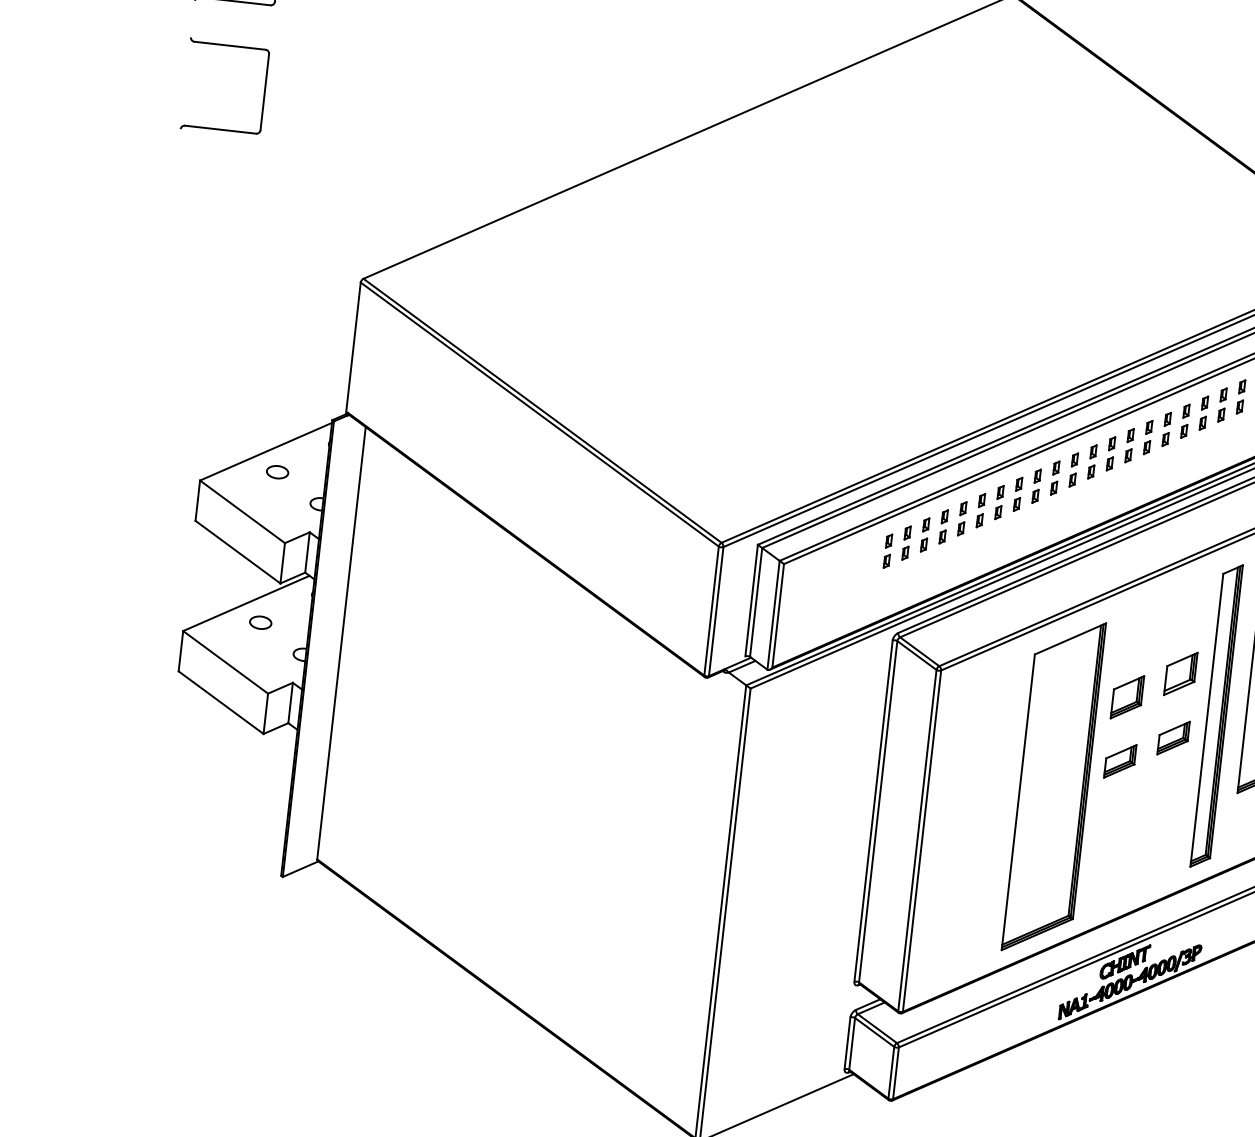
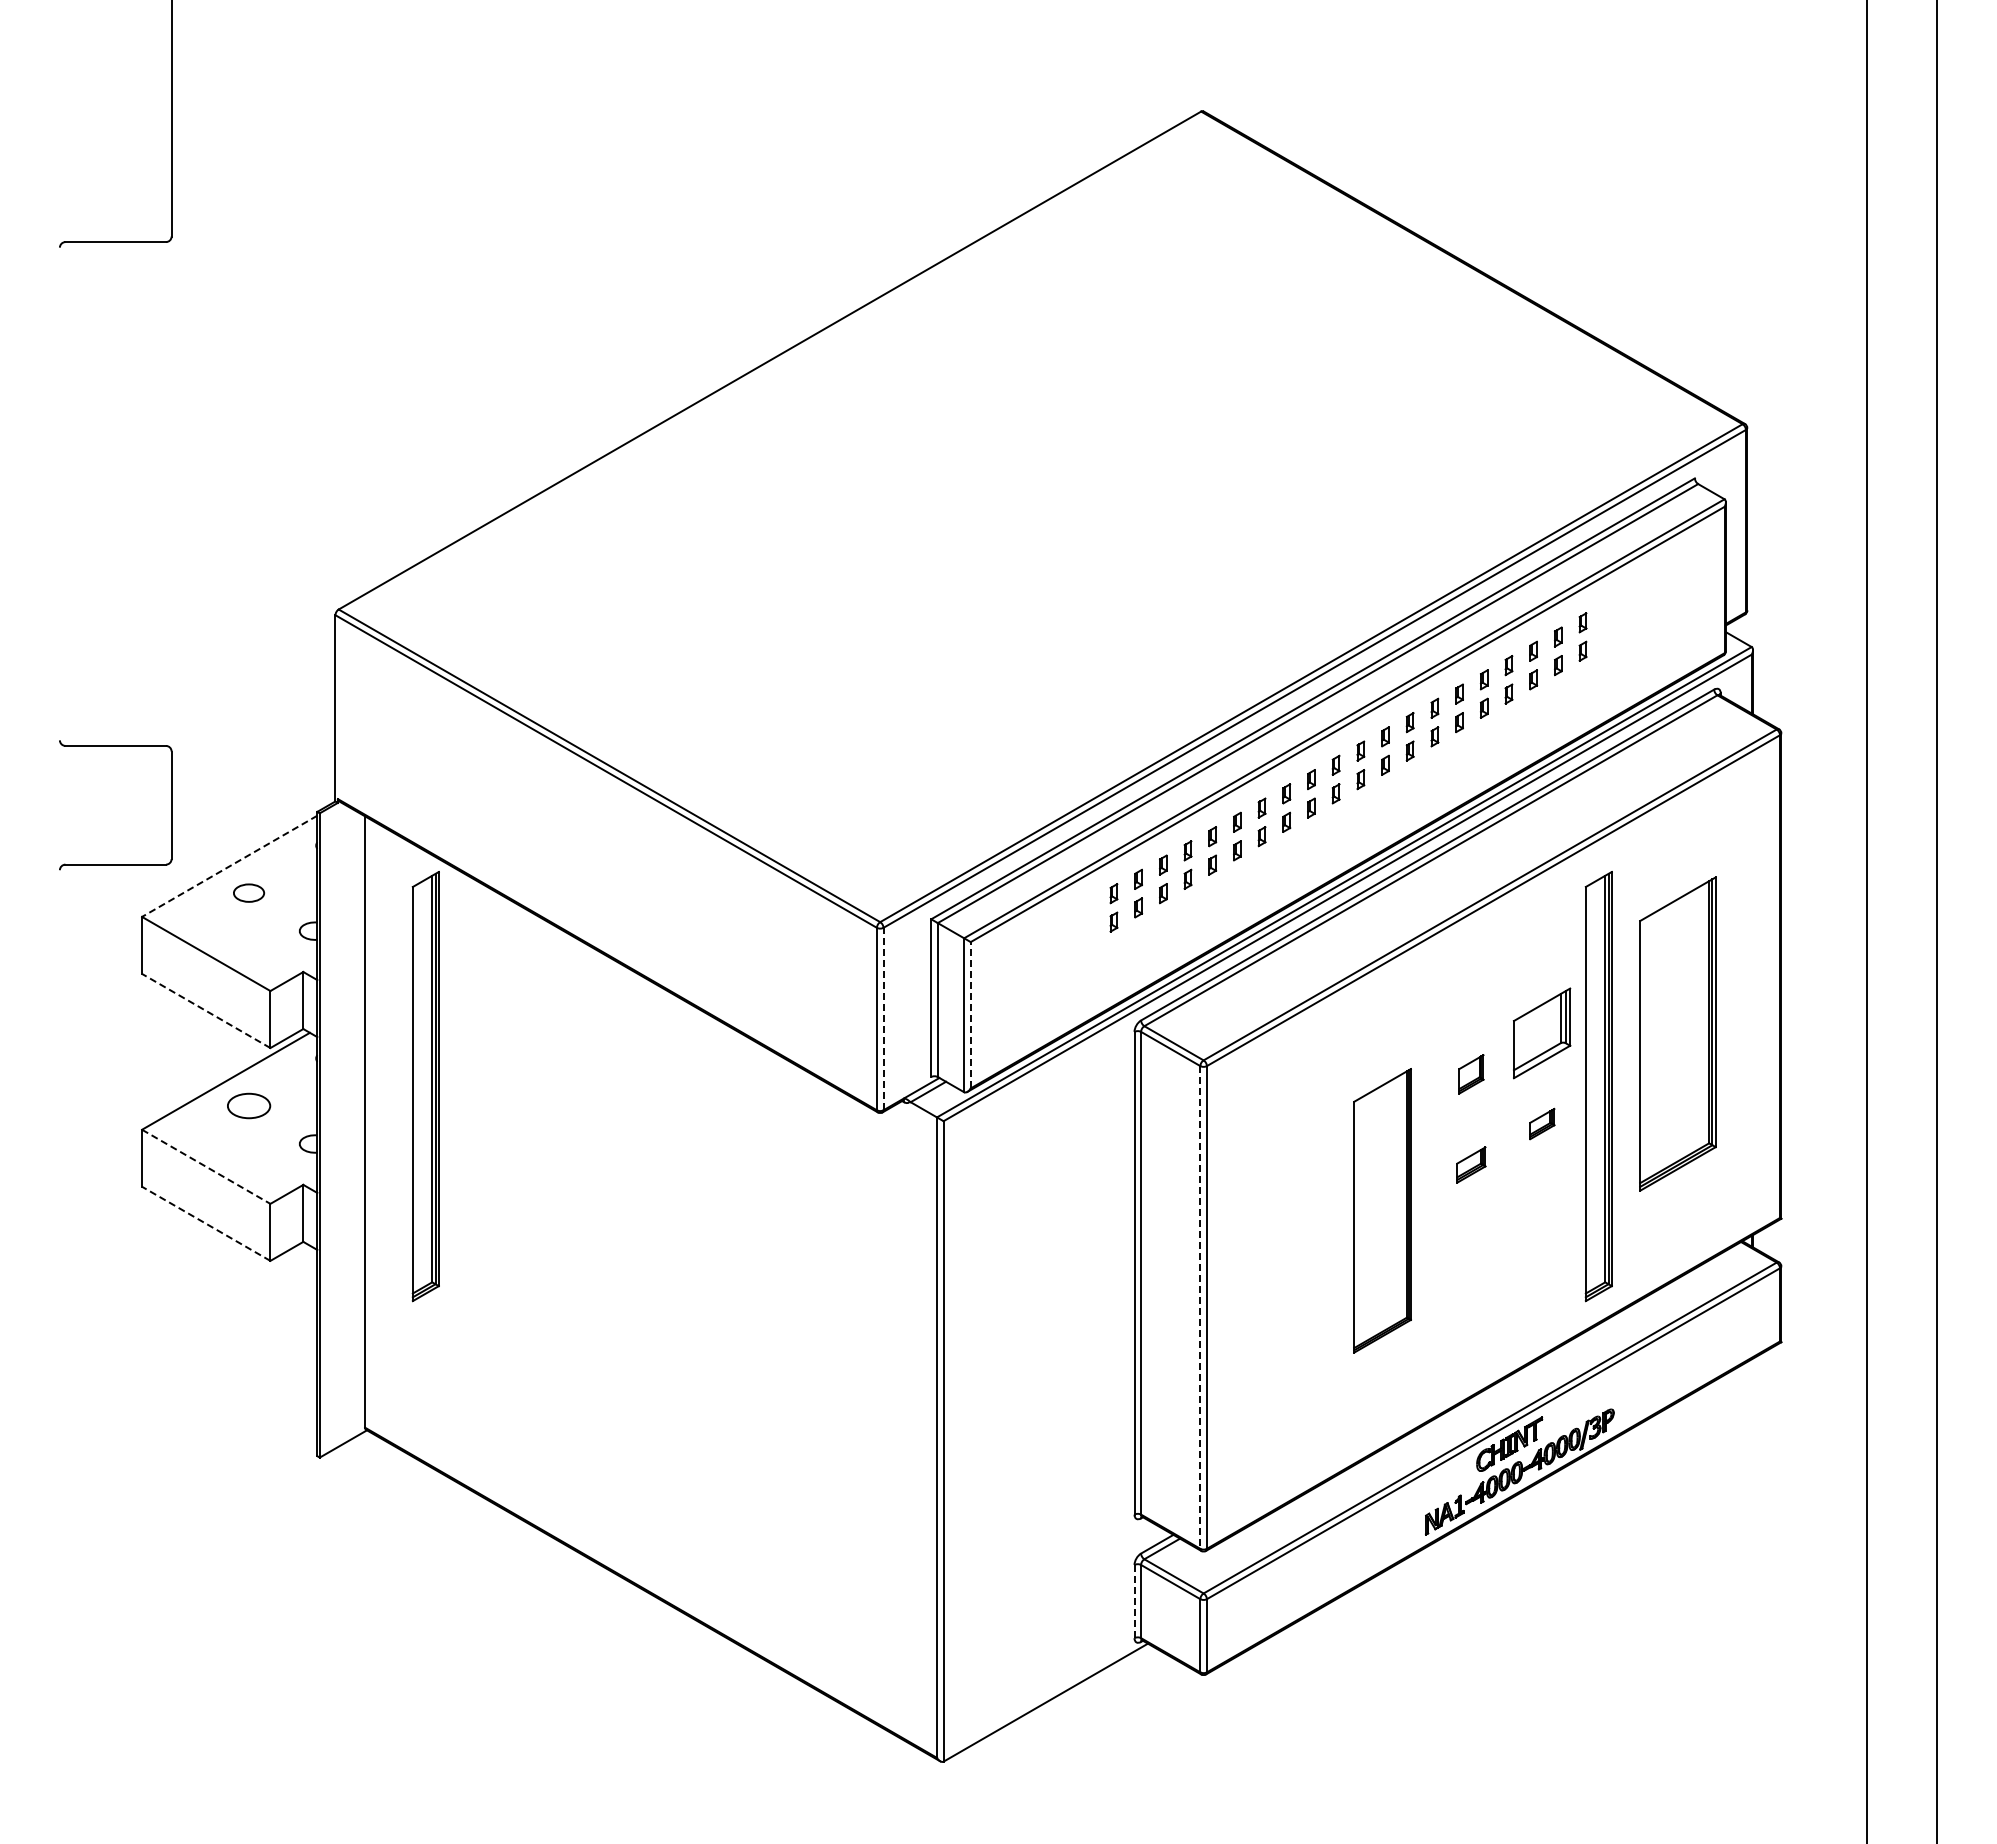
part: (264, 92) -> (171, 805), moved
line: (265, 451) -> (229, 866), solid -> dashed
line: (237, 551) -> (205, 1010), solid -> dashed
line: (716, 611) -> (883, 1018), solid -> dashed
line: (778, 615) -> (970, 1014), solid -> dashed
part: (260, 622) -> (248, 1105), size x1.4
part: (387, 622) -> (425, 1086), added
line: (225, 662) -> (206, 1167), solid -> dashed
part: (1181, 674) -> (1542, 1033), size x1.4
part: (1127, 697) -> (1471, 1074), size x0.6
line: (220, 702) -> (205, 1223), solid -> dashed
part: (1173, 737) -> (1542, 1123), size x0.6
part: (1120, 761) -> (1471, 1164), size x0.7
part: (1053, 786) -> (1382, 1210), size x0.6
line: (917, 840) -> (1200, 1307), solid -> dashed
line: (847, 1043) -> (1134, 1601), solid -> dashed

